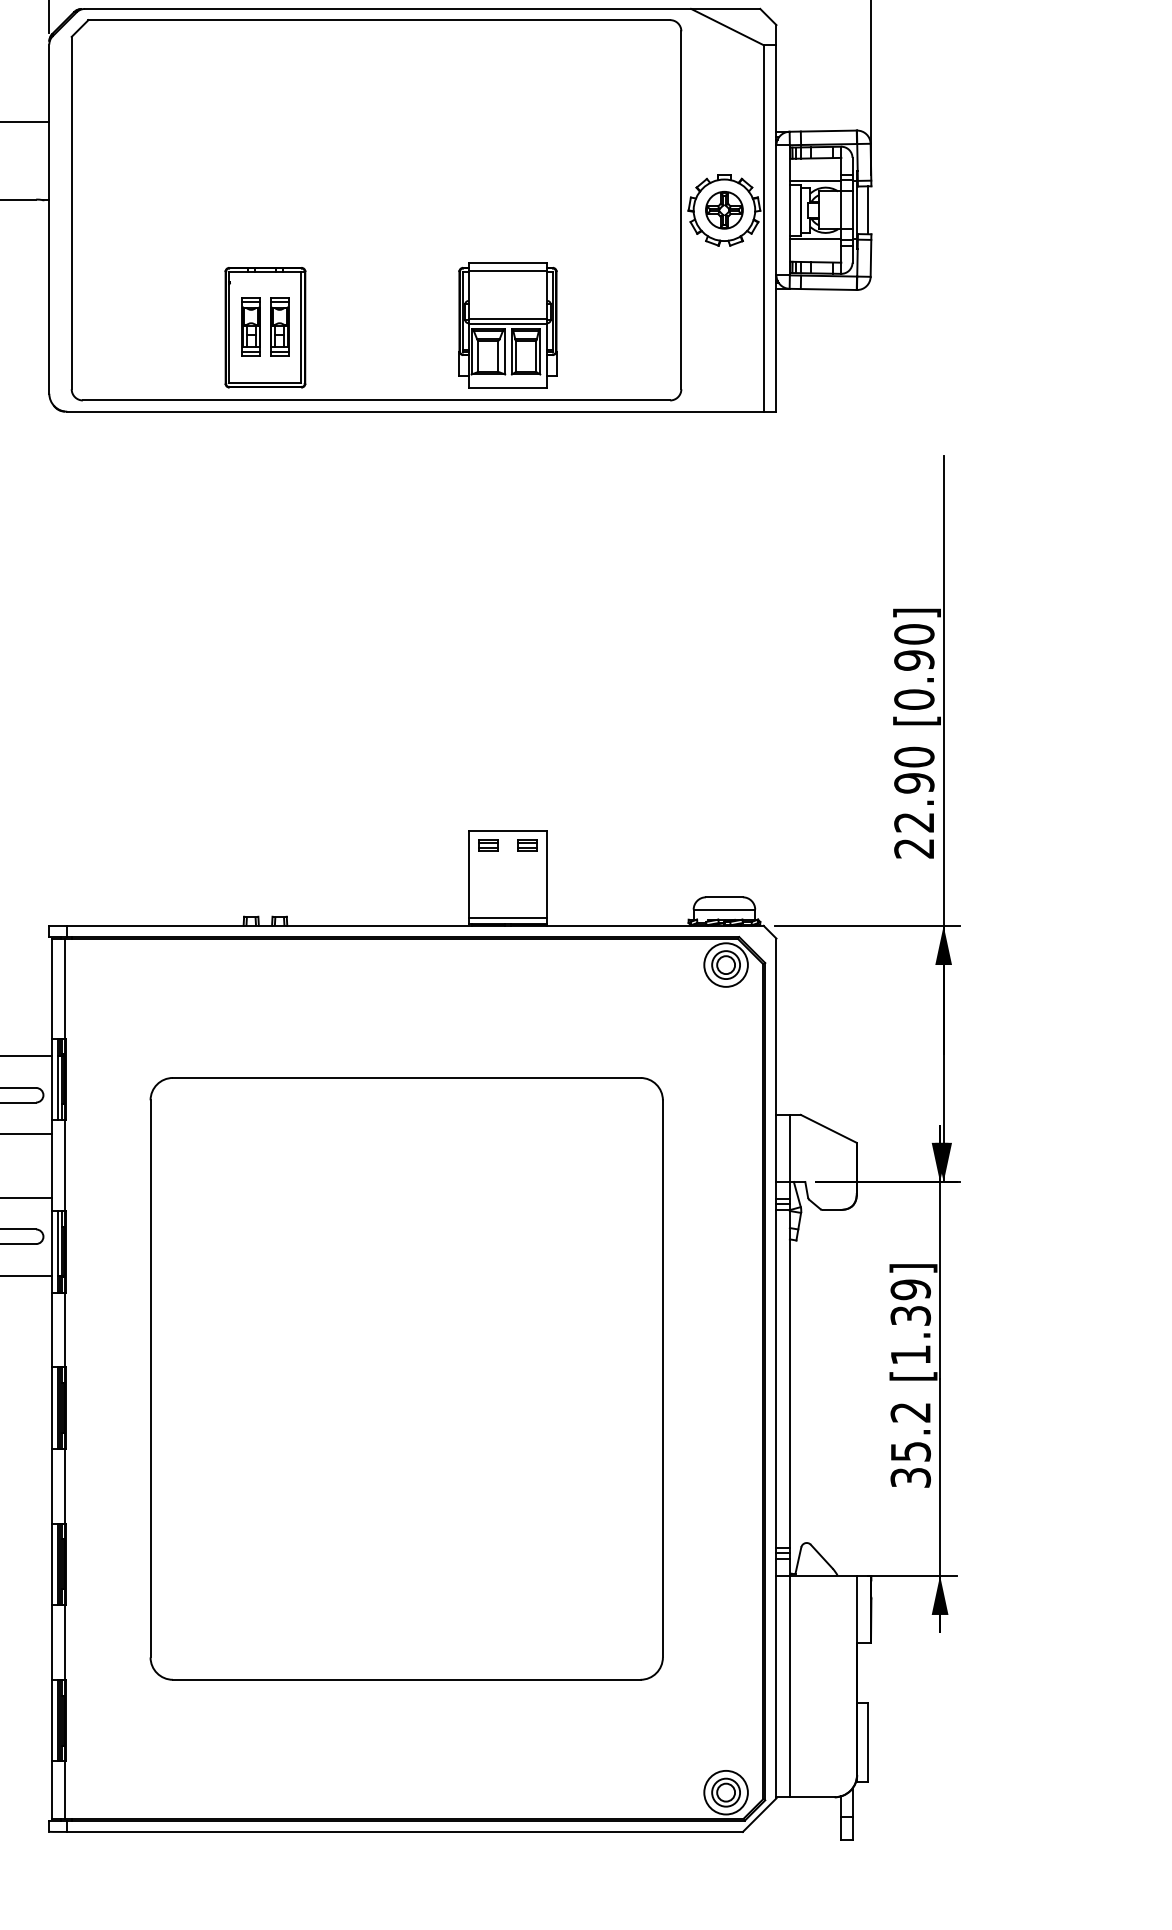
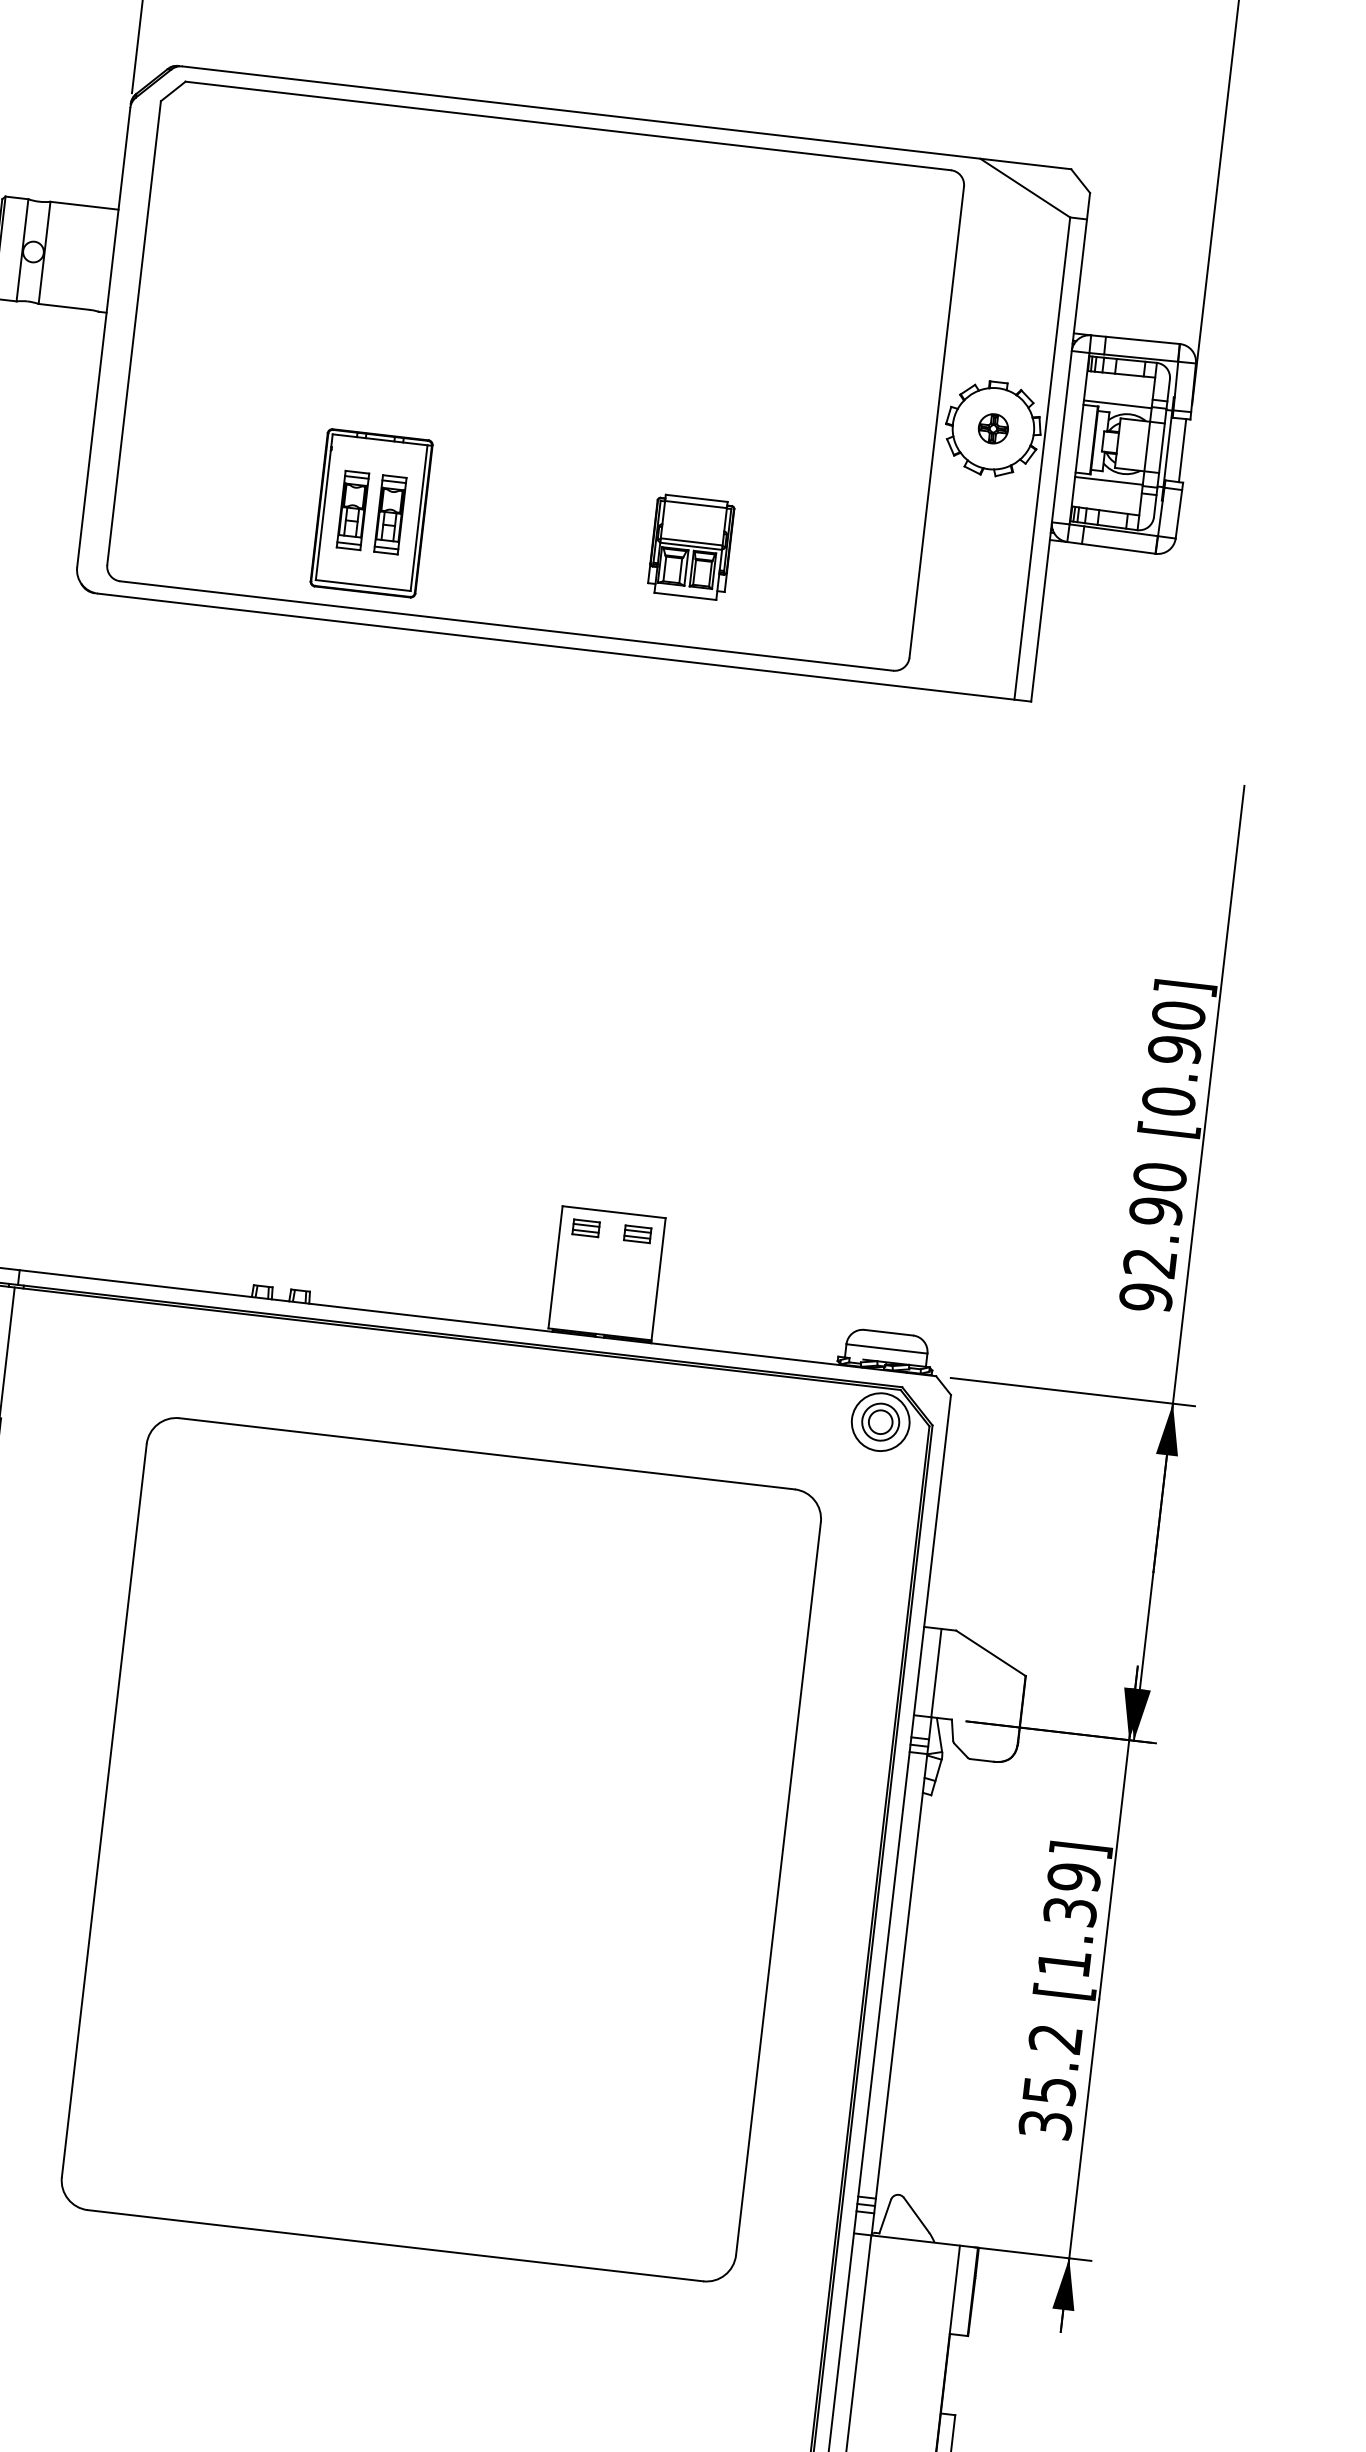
part: (724, 210) -> (993, 429), size x0.6
part: (507, 325) -> (690, 547), size x0.6
text: (914, 848) -> (1146, 1297), 22.90 -> 92.90
line: (507, 918) -> (600, 1327), removed
part: (406, 1378) -> (441, 1849), moved

